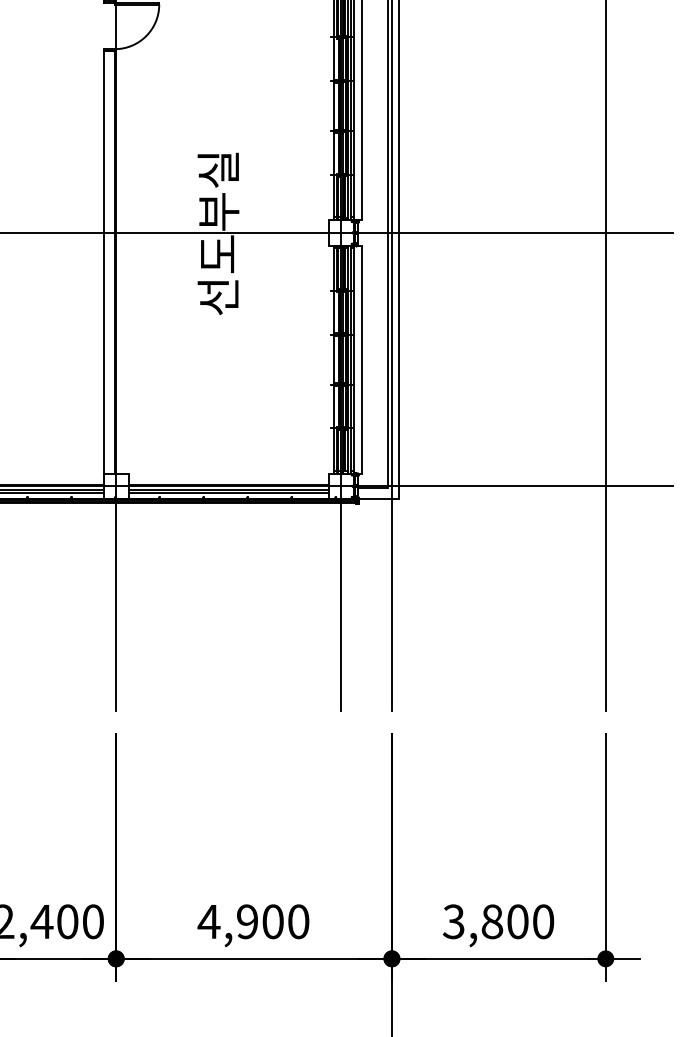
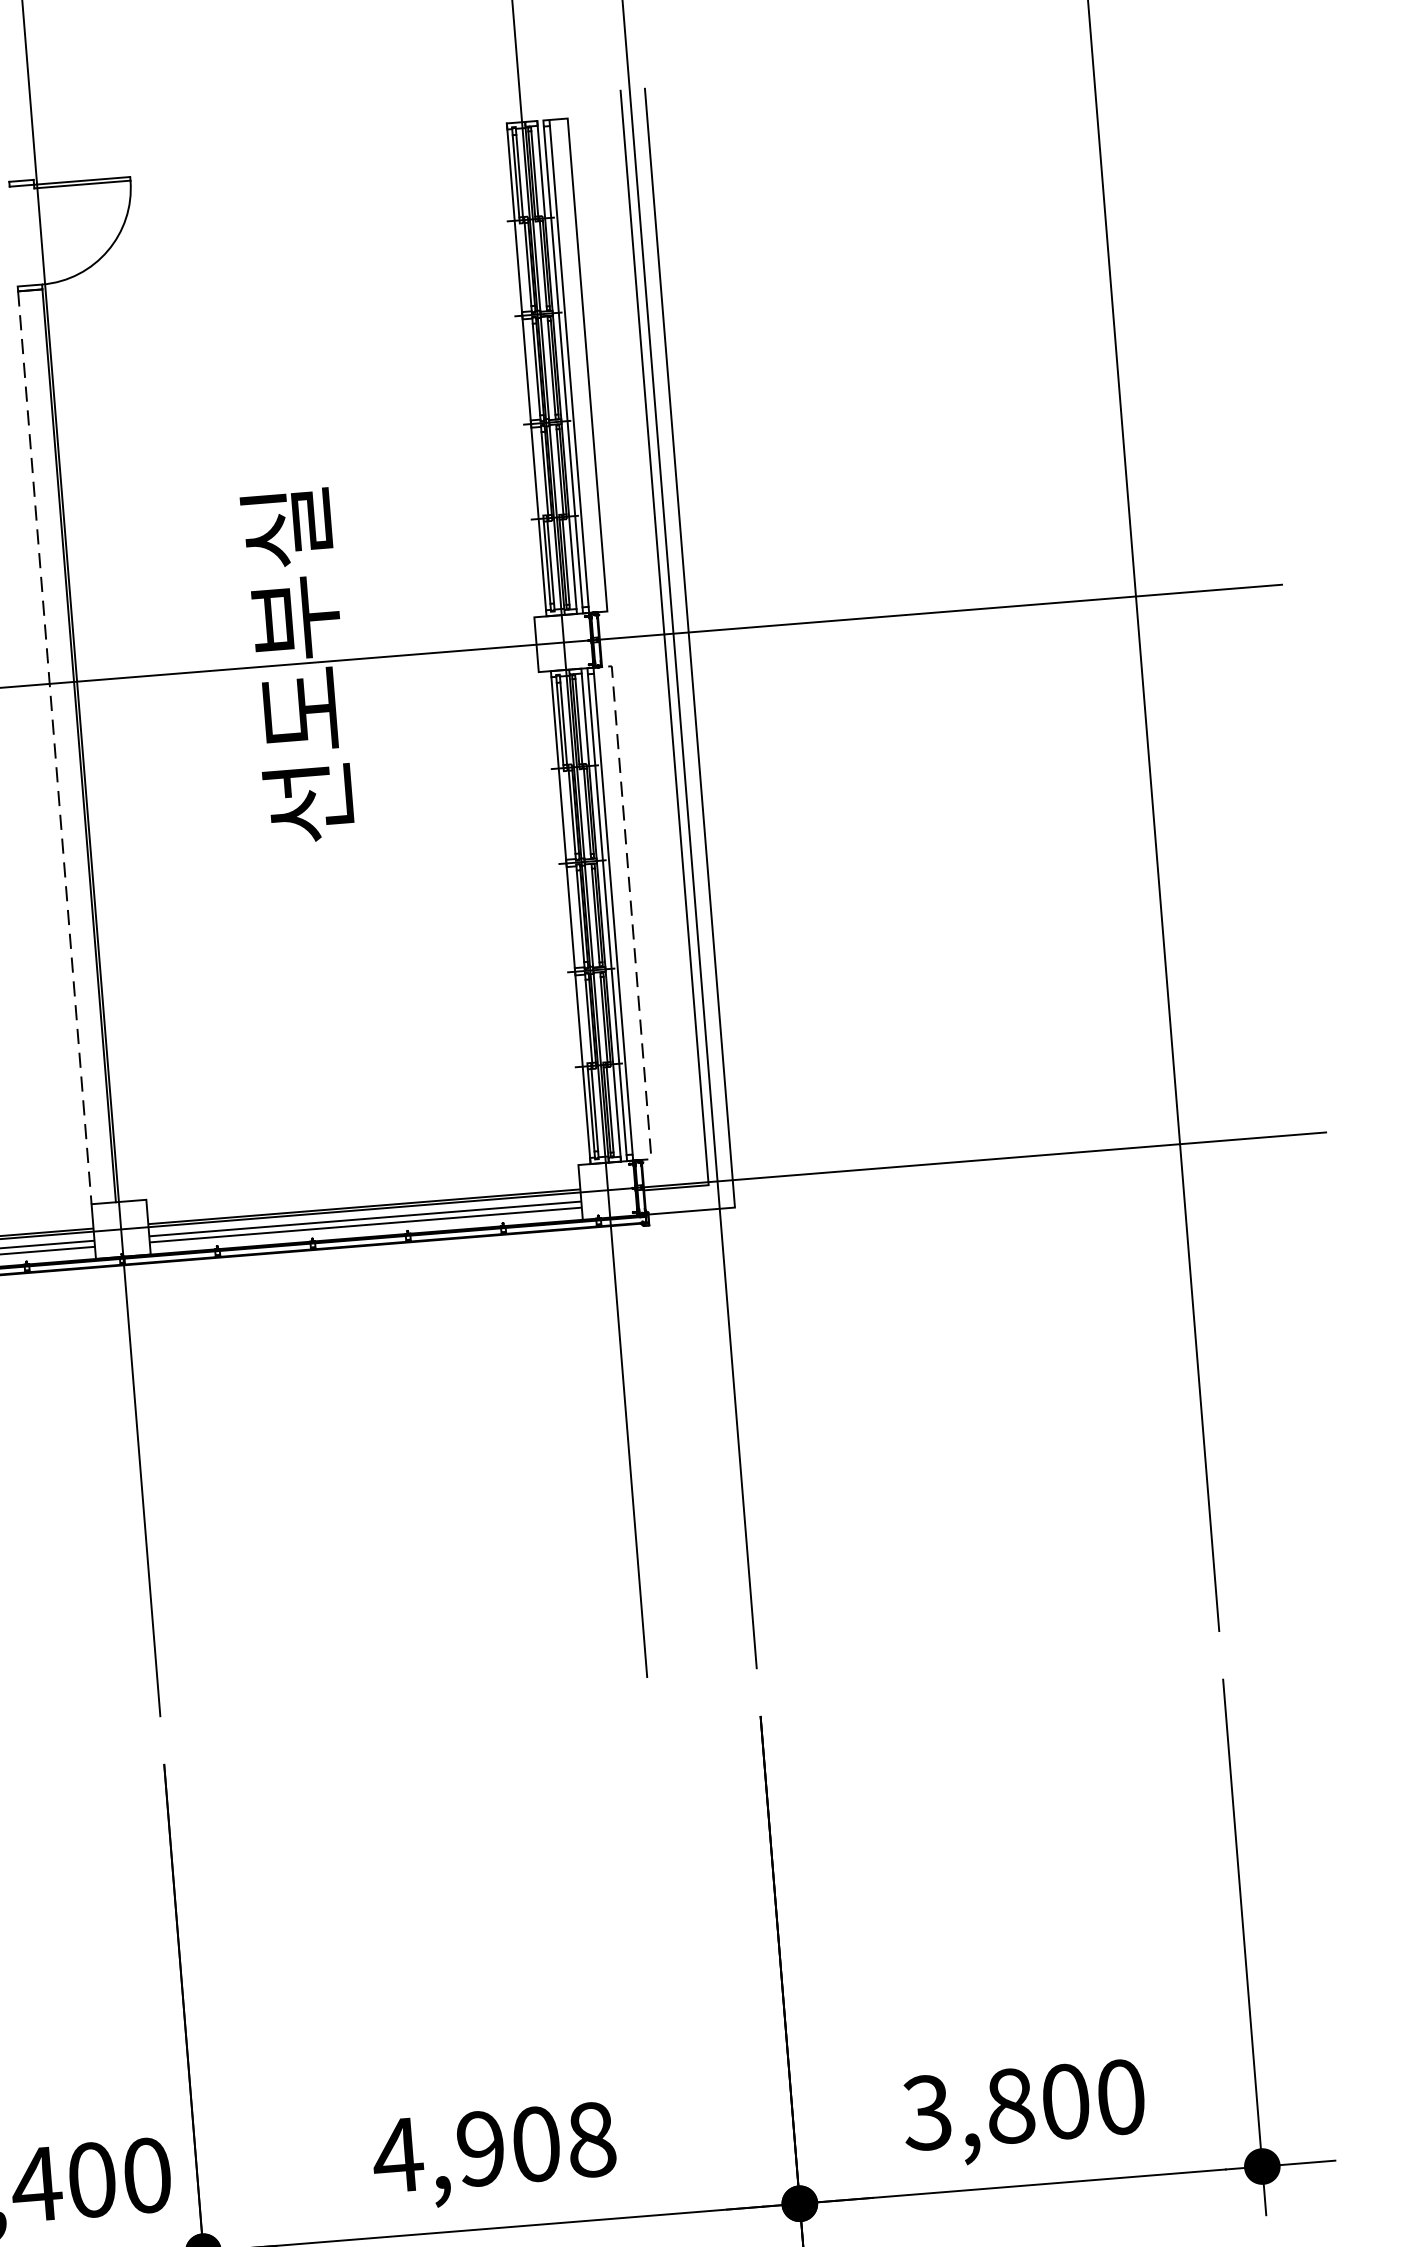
line: (103, 262) -> (54, 747), solid -> dashed
line: (362, 359) -> (631, 912), solid -> dashed
text: (298, 921) -> (591, 2139), 4,900 -> 4,908

